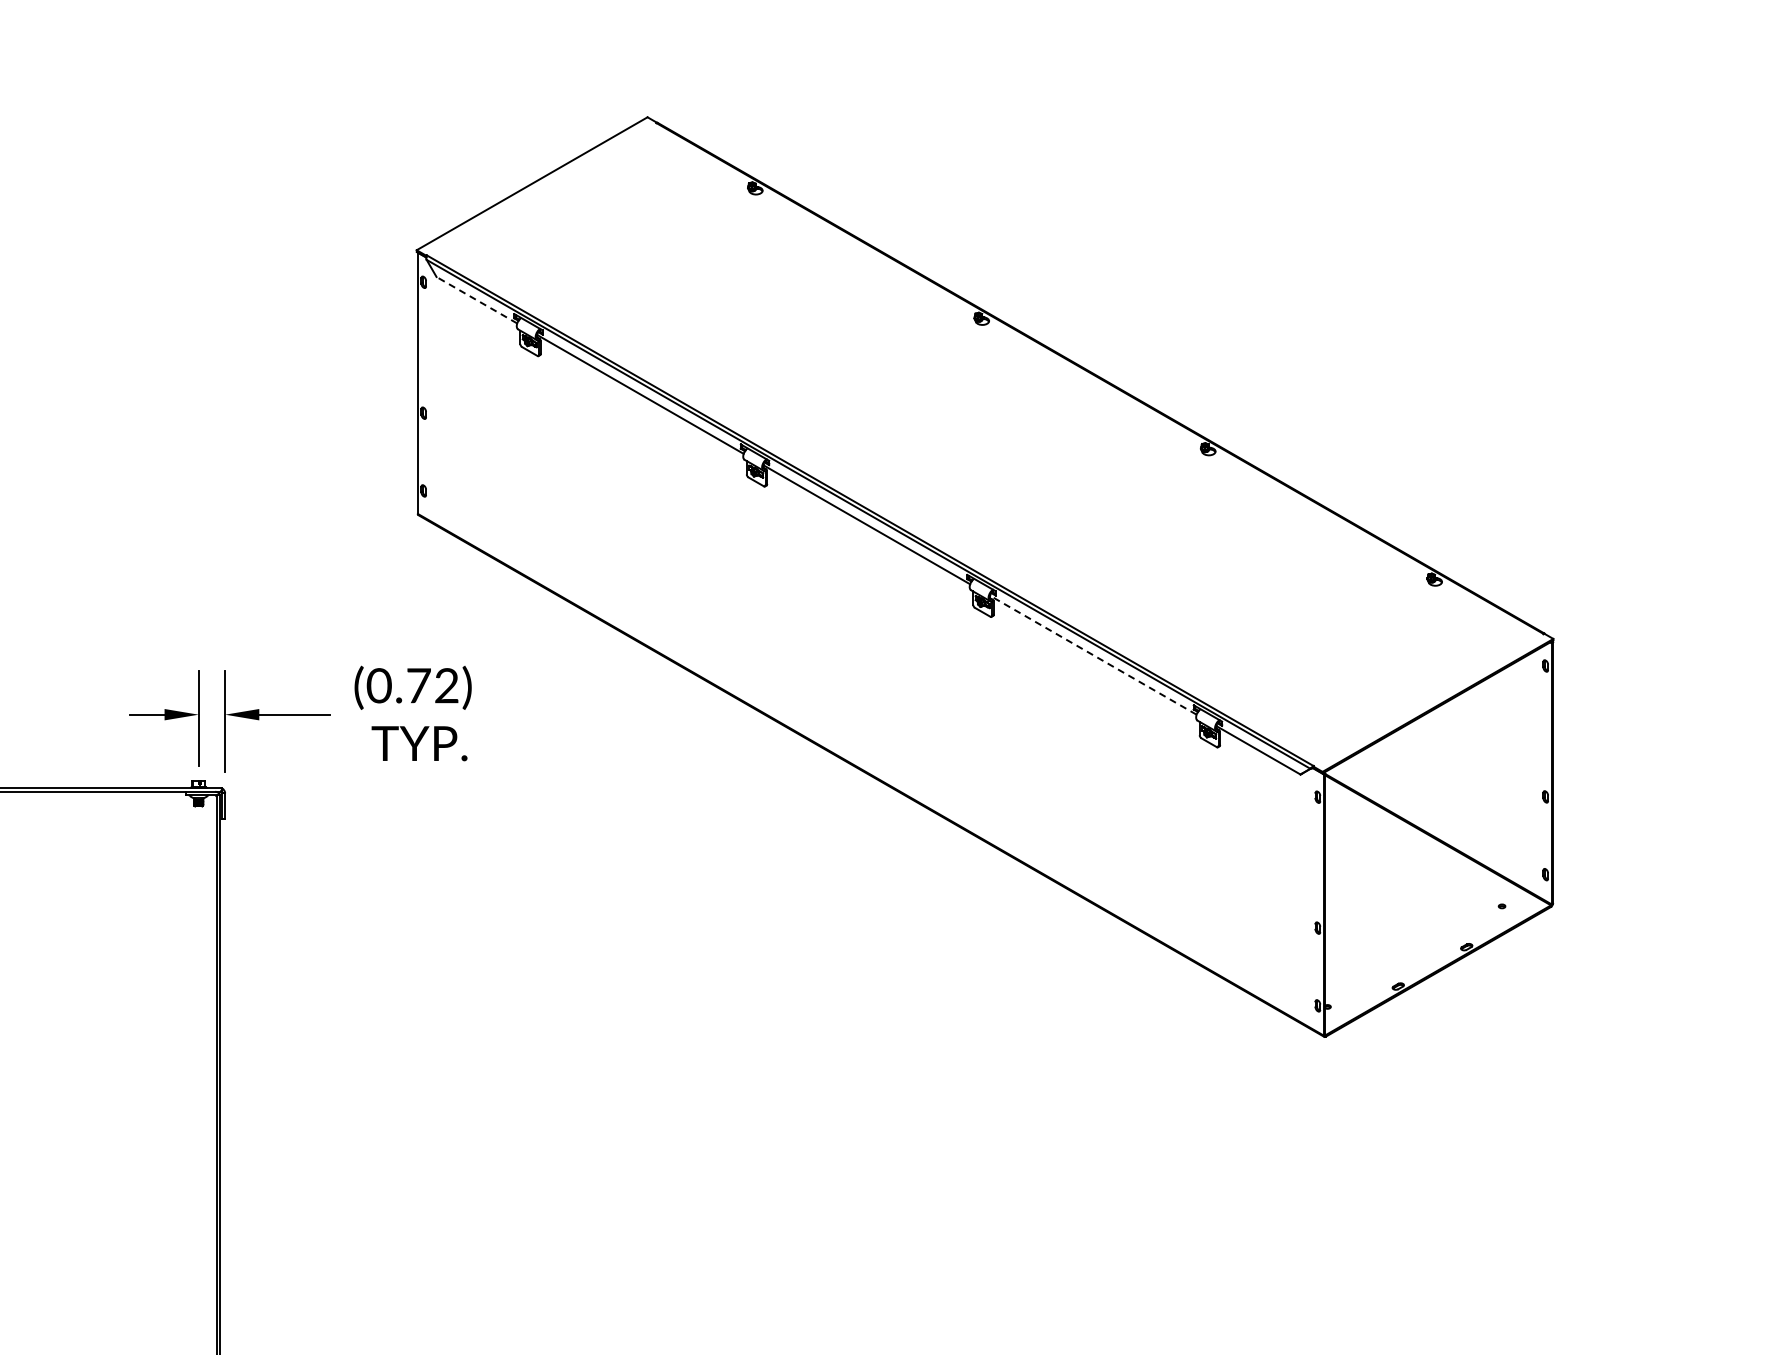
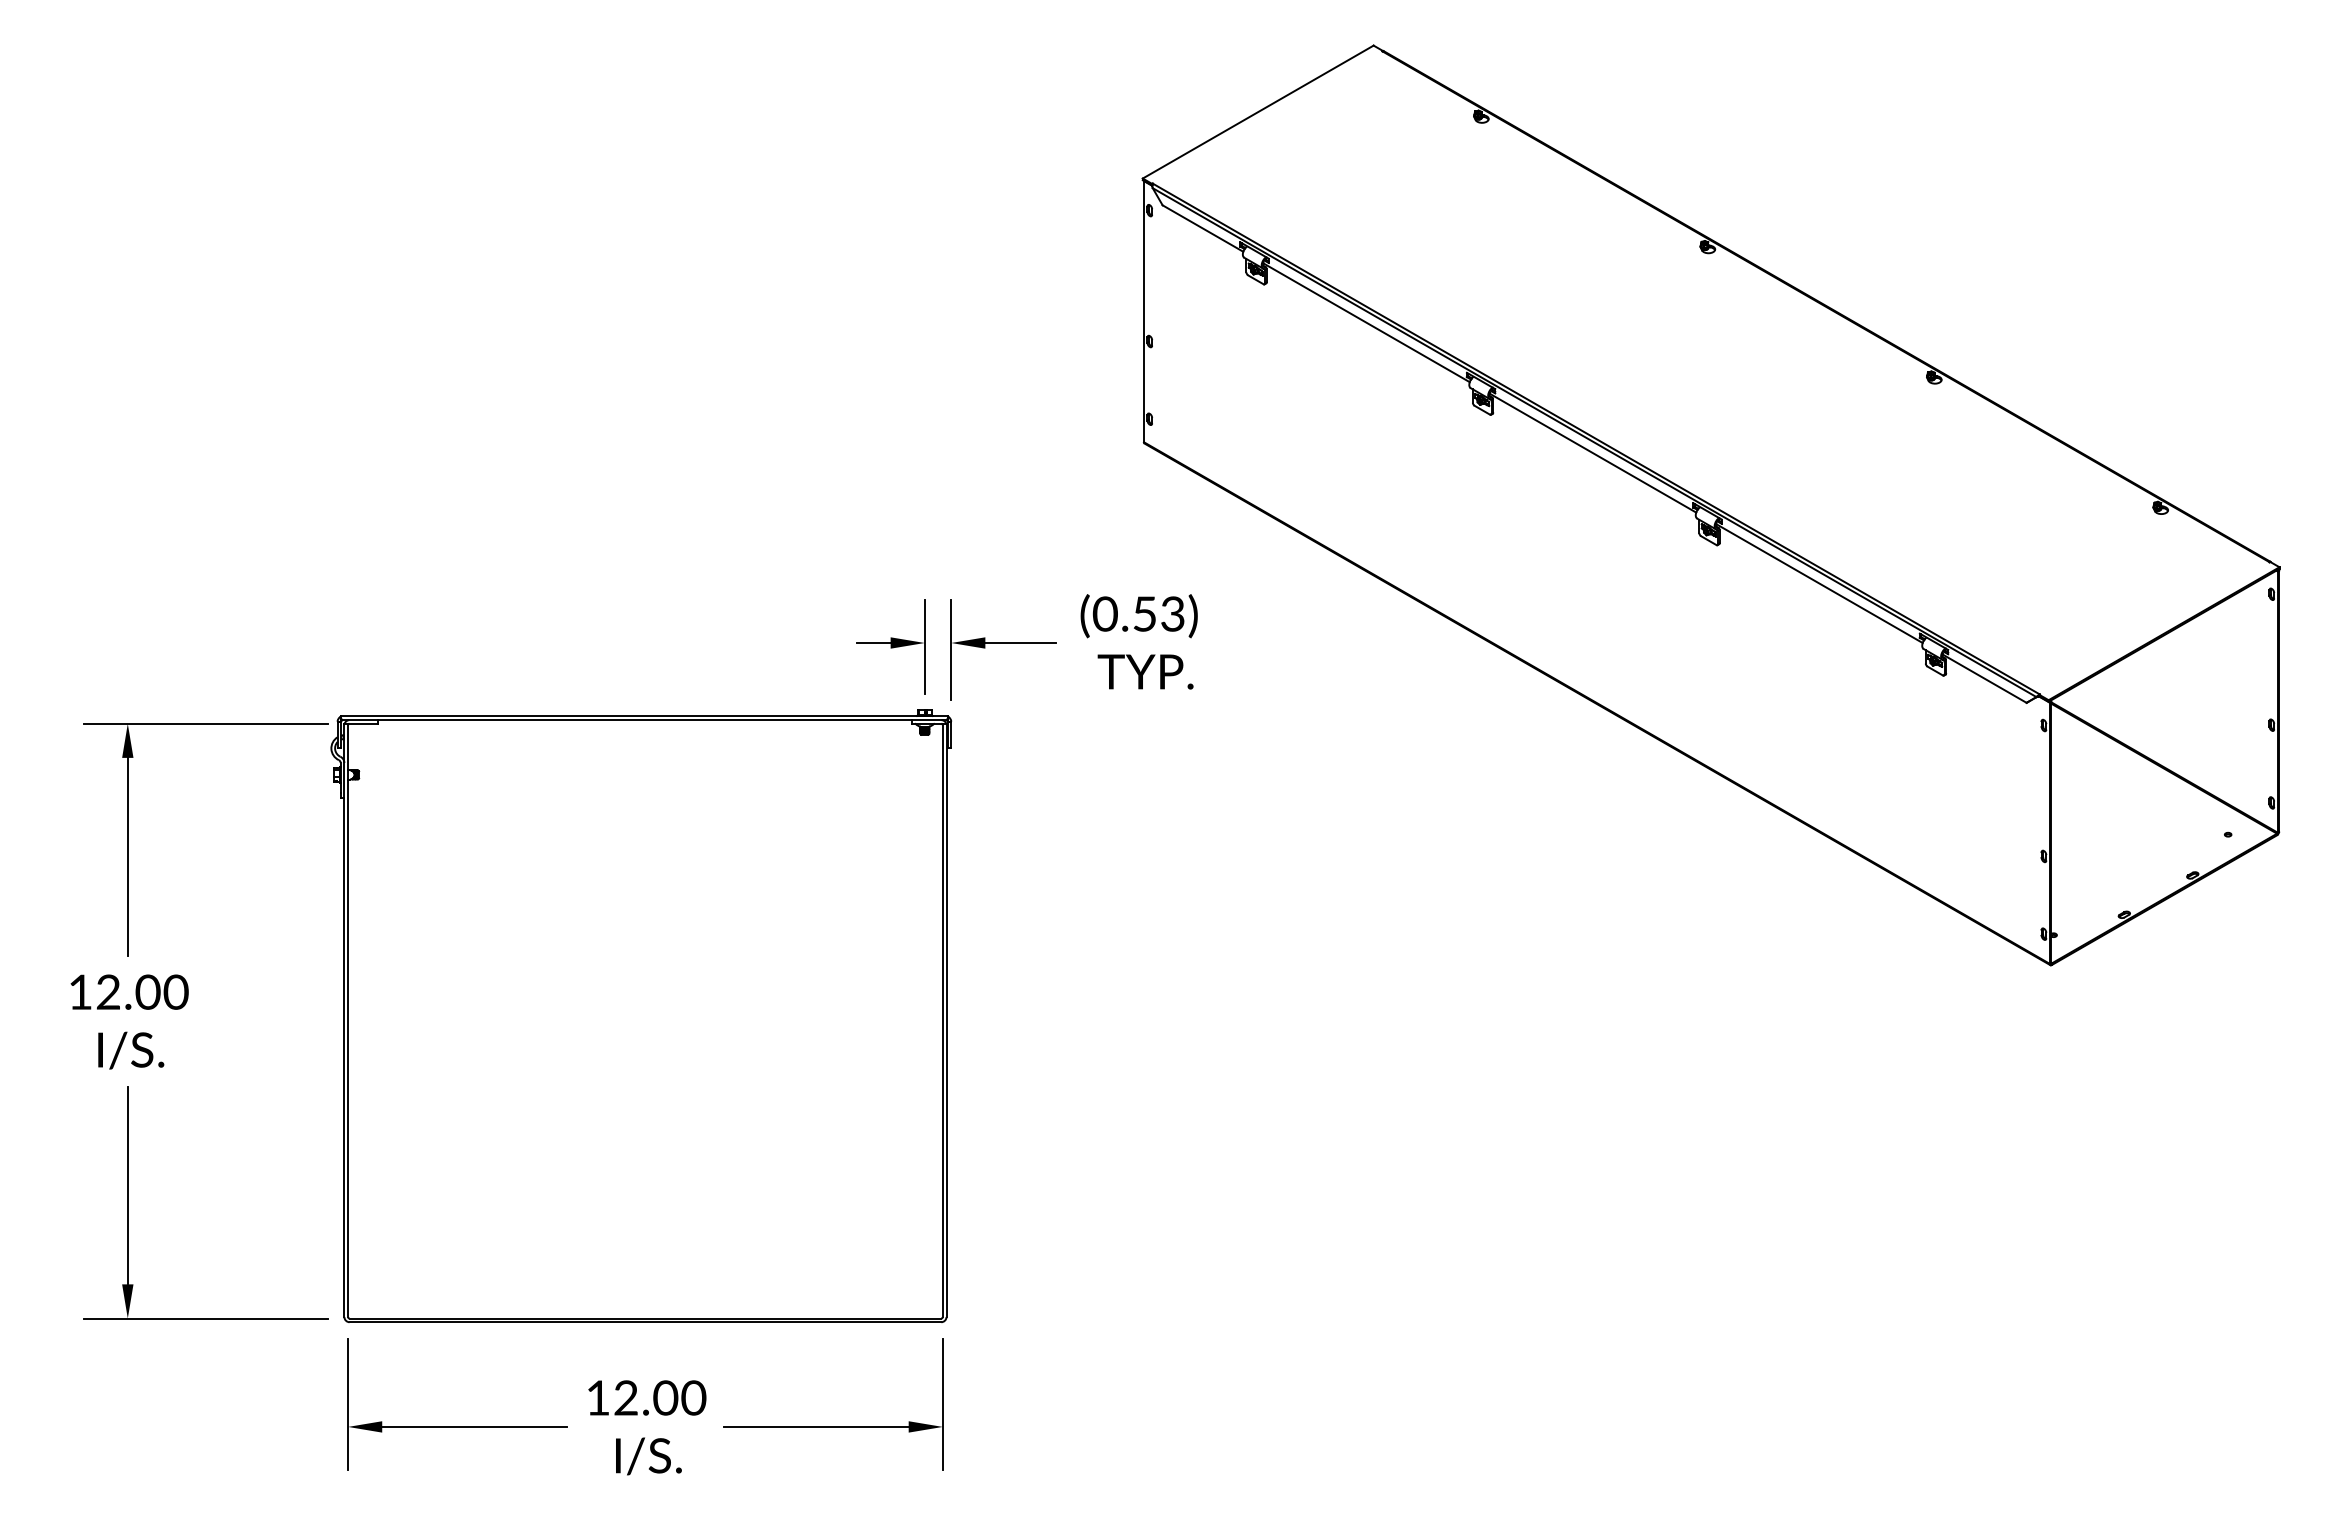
line: (476, 300) -> (1202, 228), dashed -> solid
line: (1093, 655) -> (1819, 583), dashed -> solid
text: (432, 685) -> (1158, 613), (0.72) -> (0.53)

